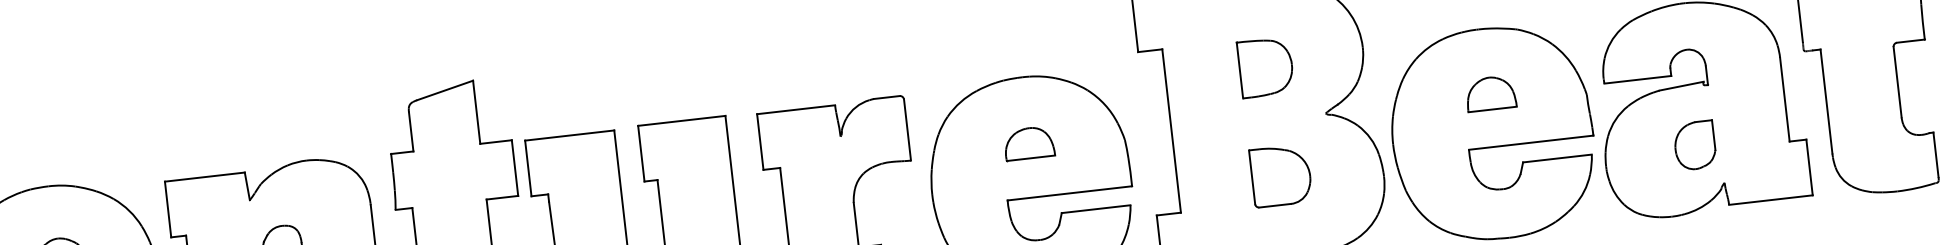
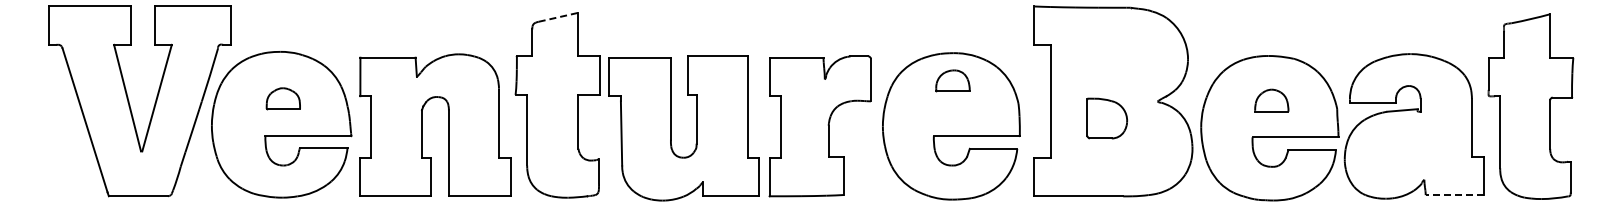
part: (1266, 67) -> (1120, 65), removed
line: (446, 90) -> (559, 17), solid -> dashed
part: (1028, 143) -> (952, 80), moved
part: (1694, 144) -> (1406, 151), removed
part: (1279, 175) -> (1106, 118), moved
line: (1770, 200) -> (1454, 195), solid -> dashed

